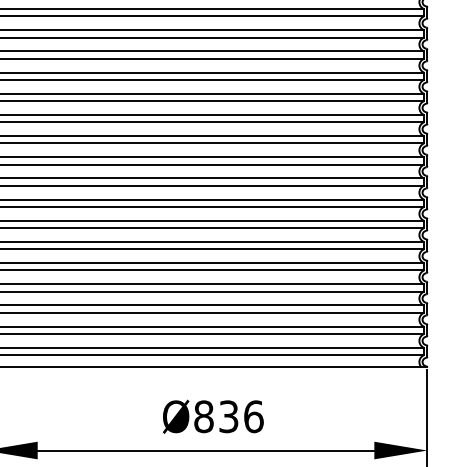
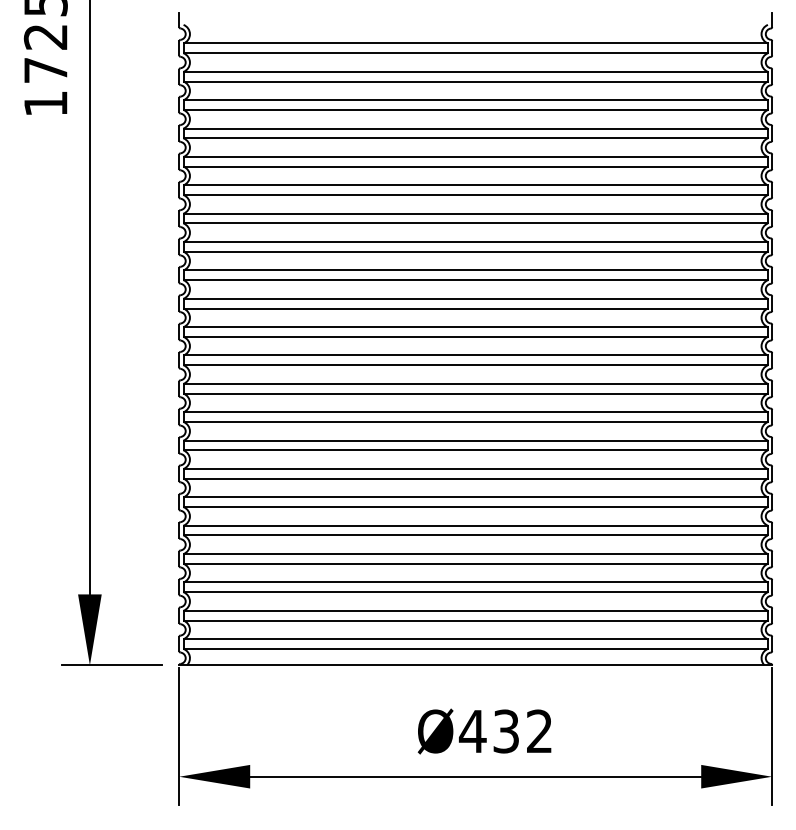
text: (228, 416) -> (505, 731), Ø836 -> Ø432

